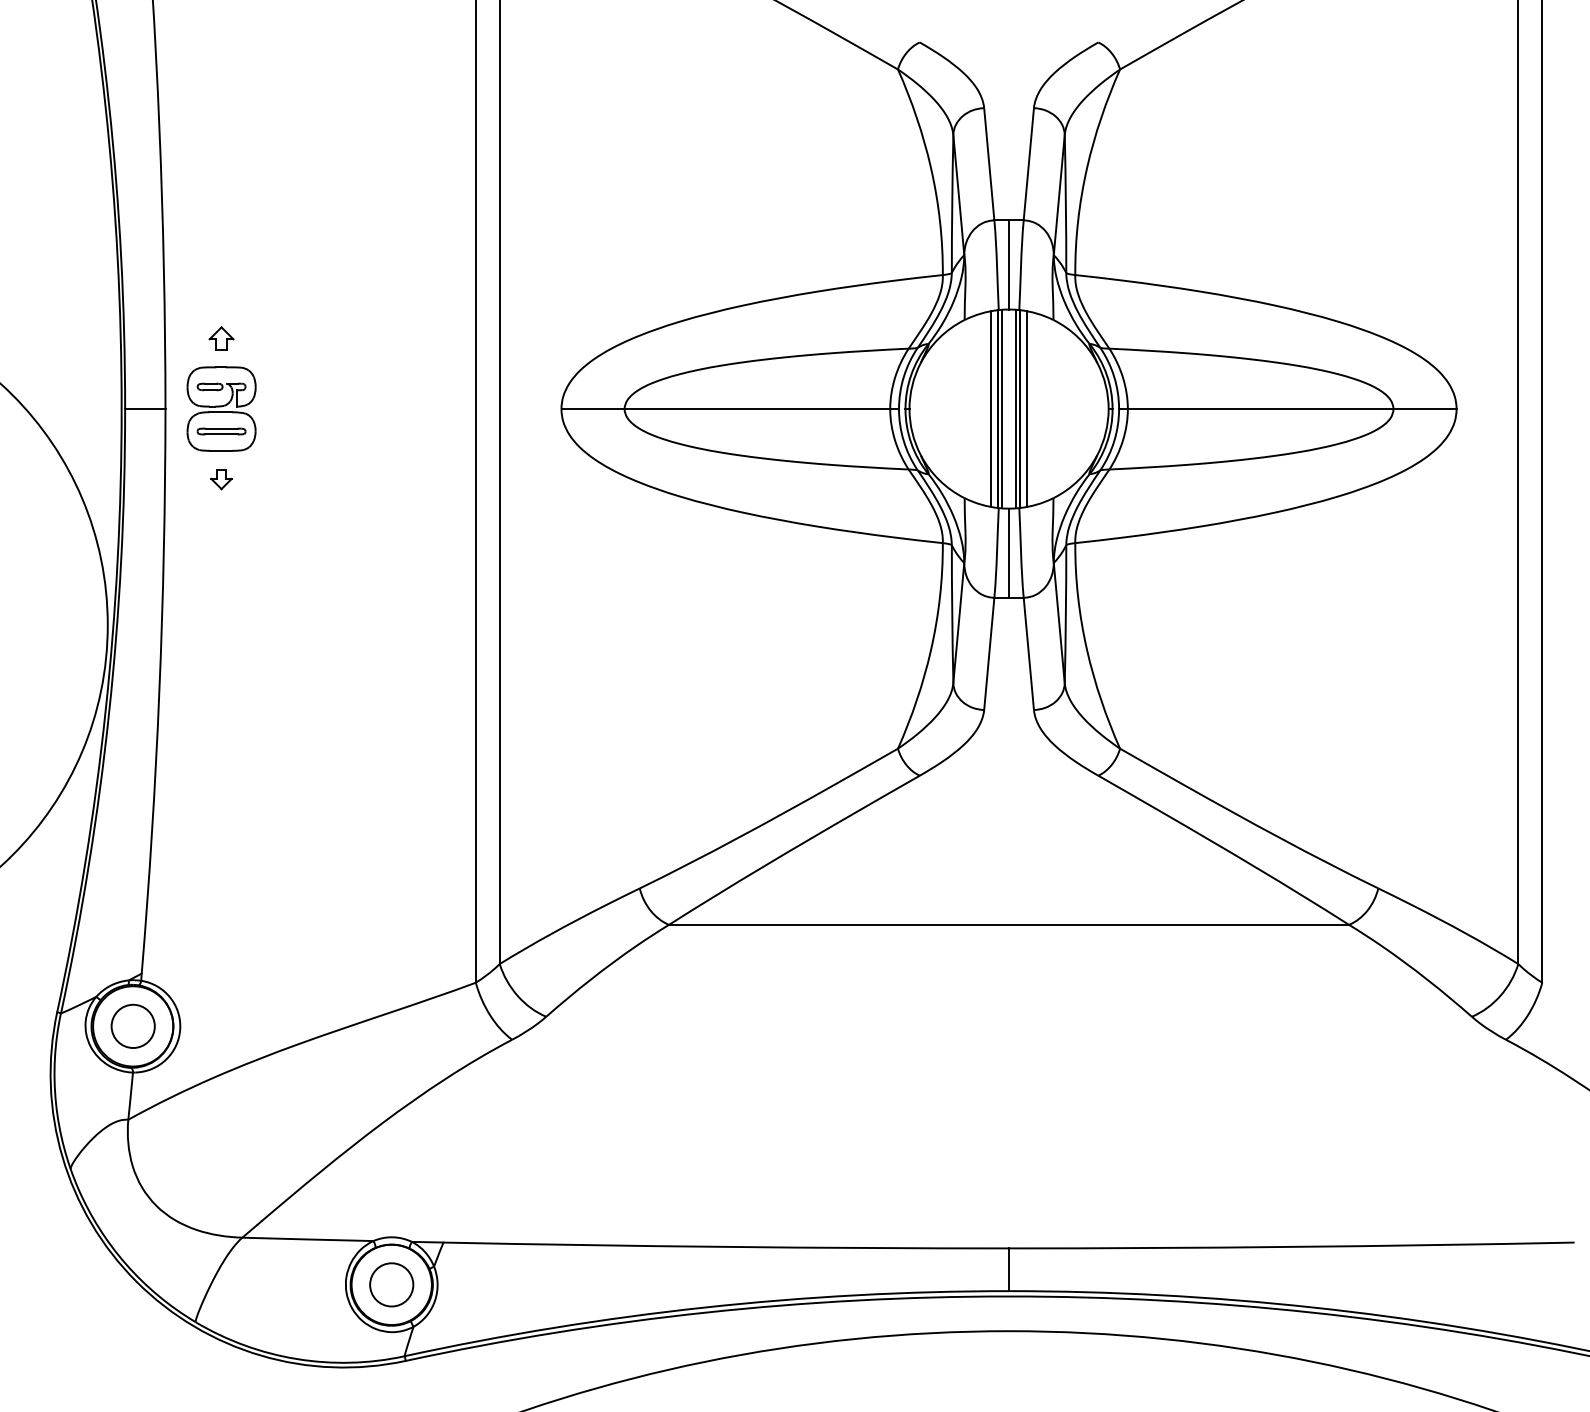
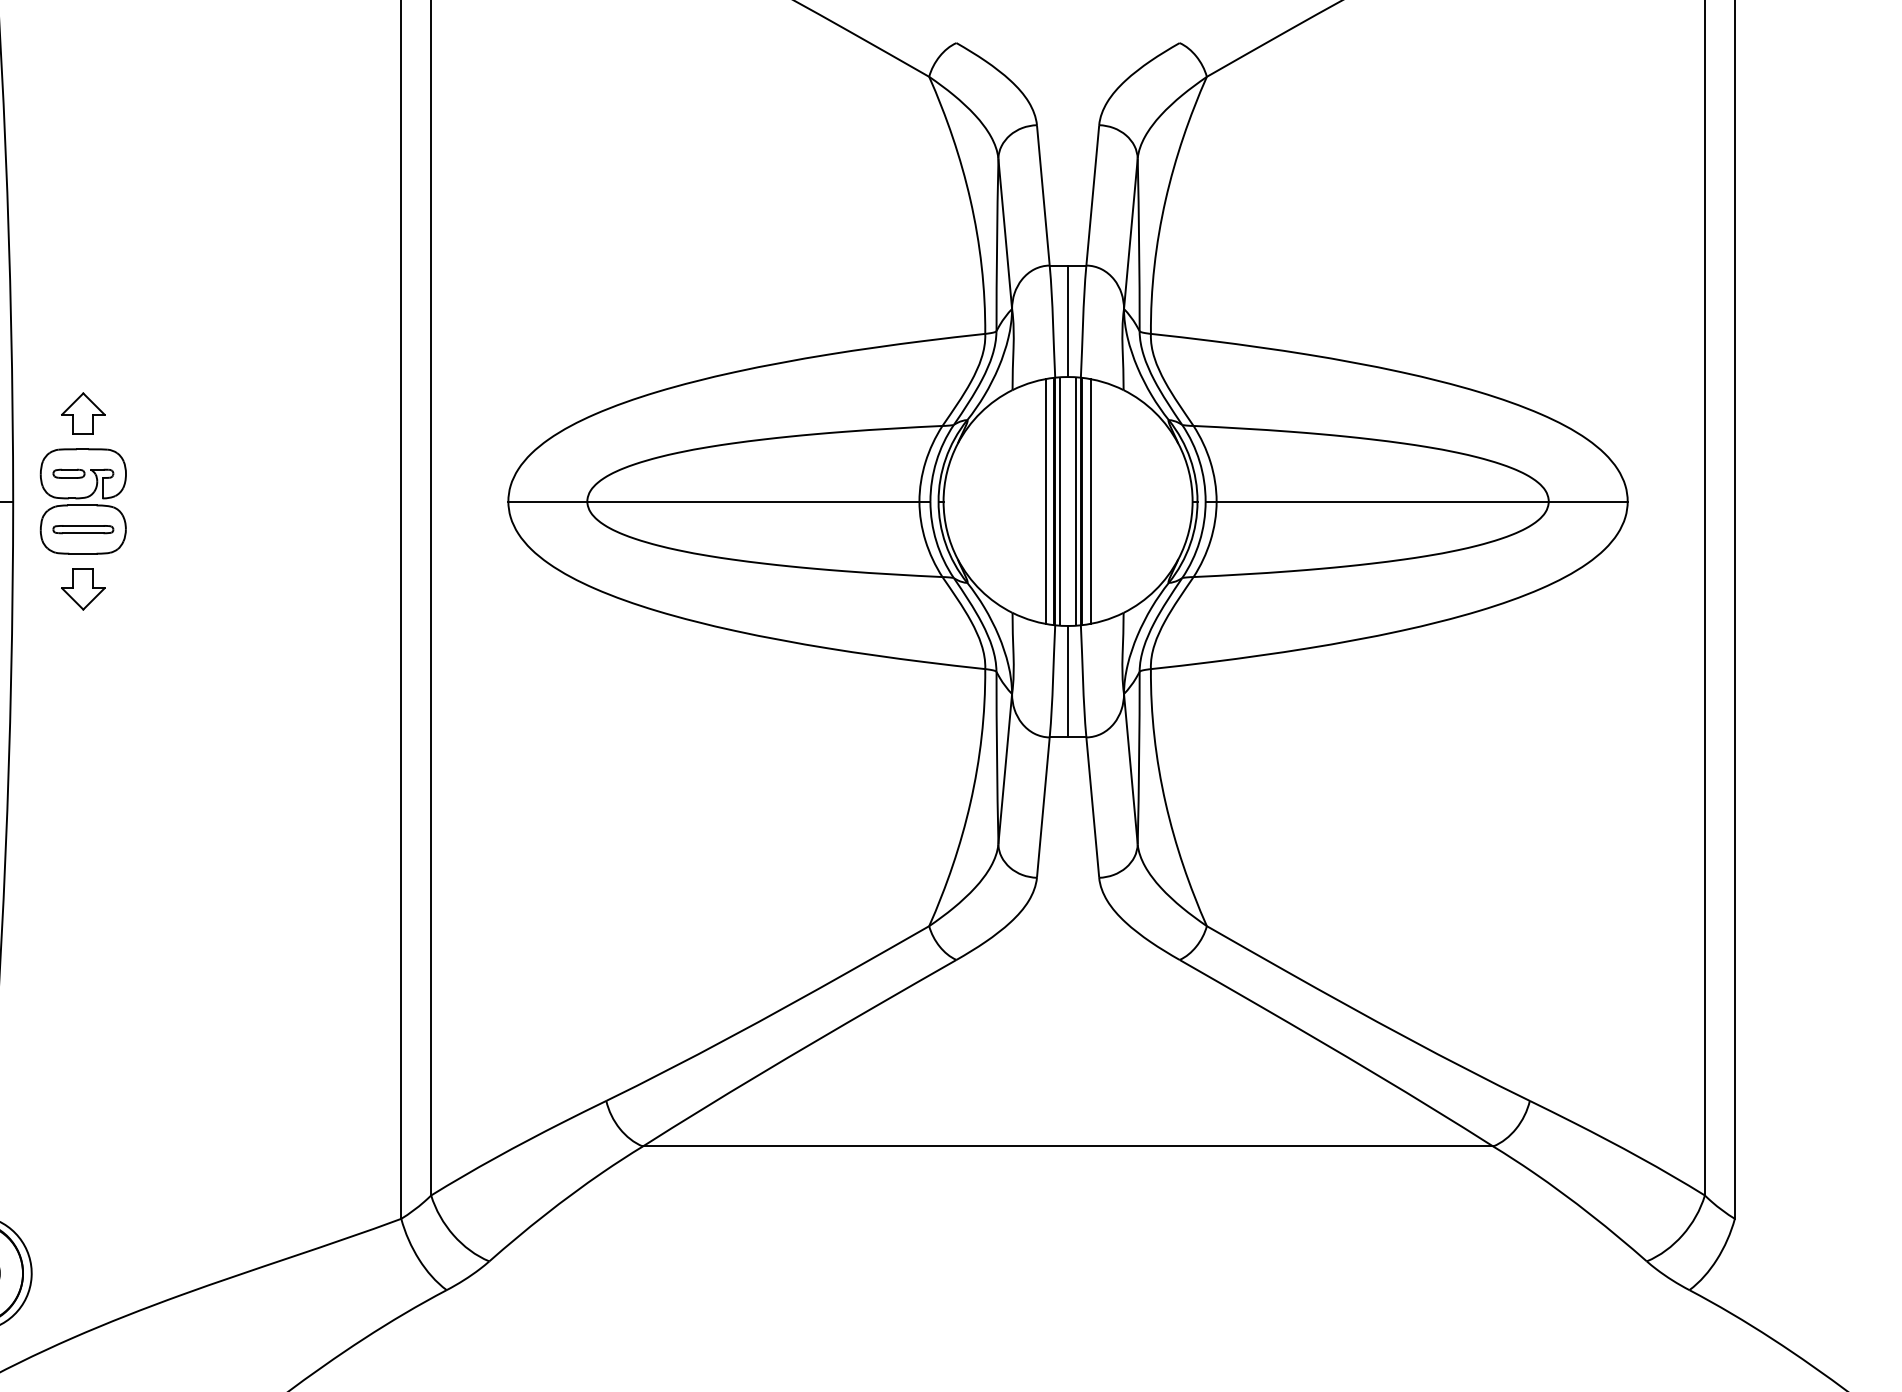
part: (221, 338) -> (83, 413), size x1.43
part: (221, 479) -> (83, 589), size x1.67

